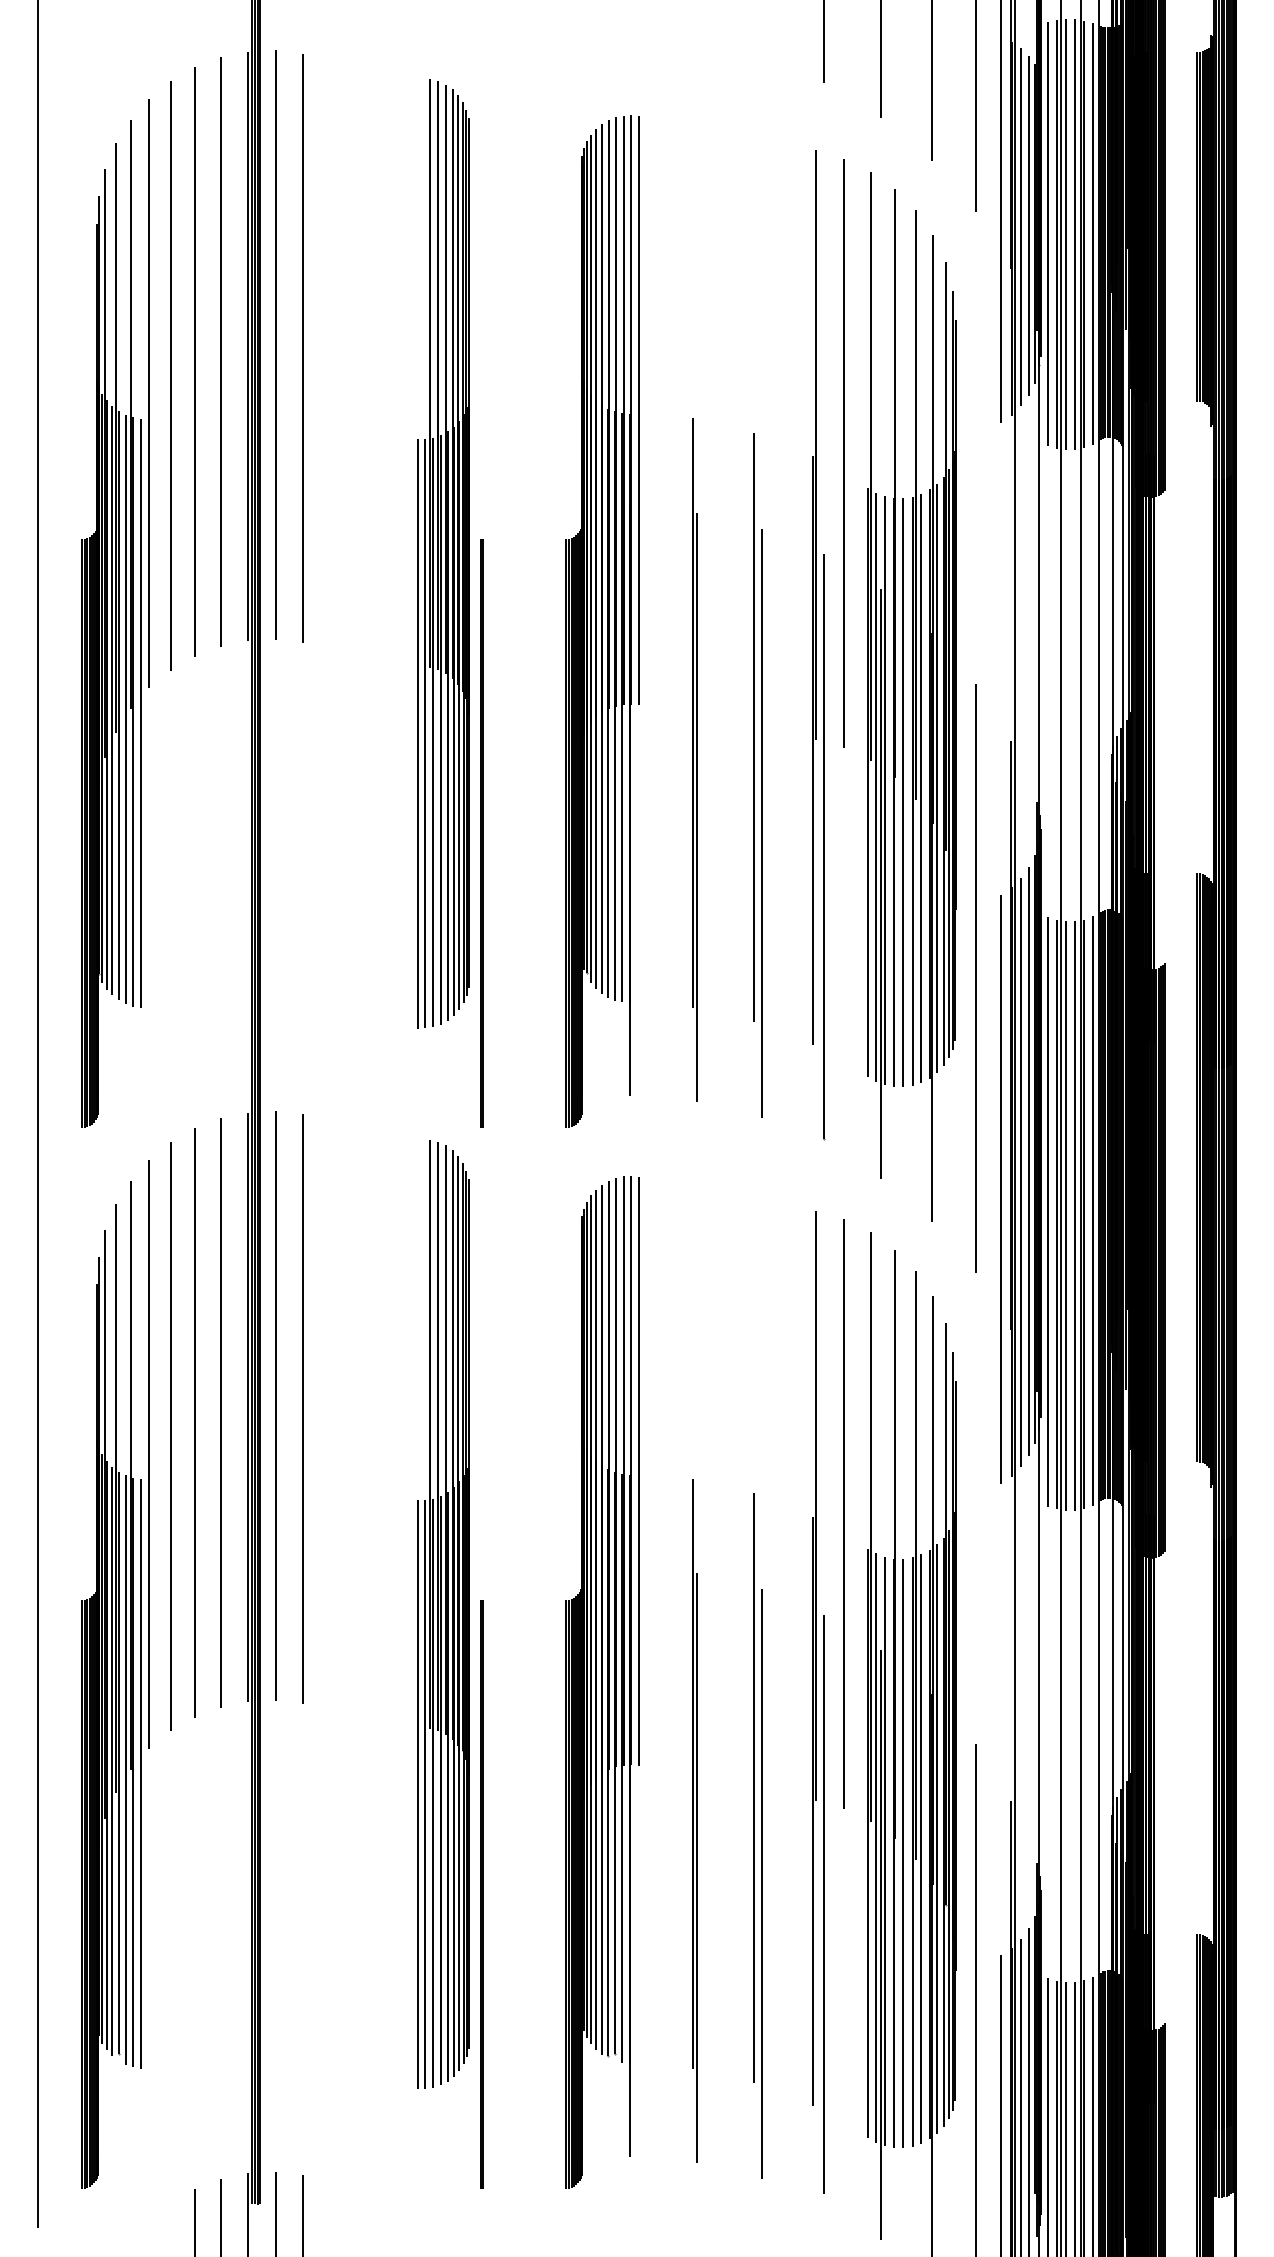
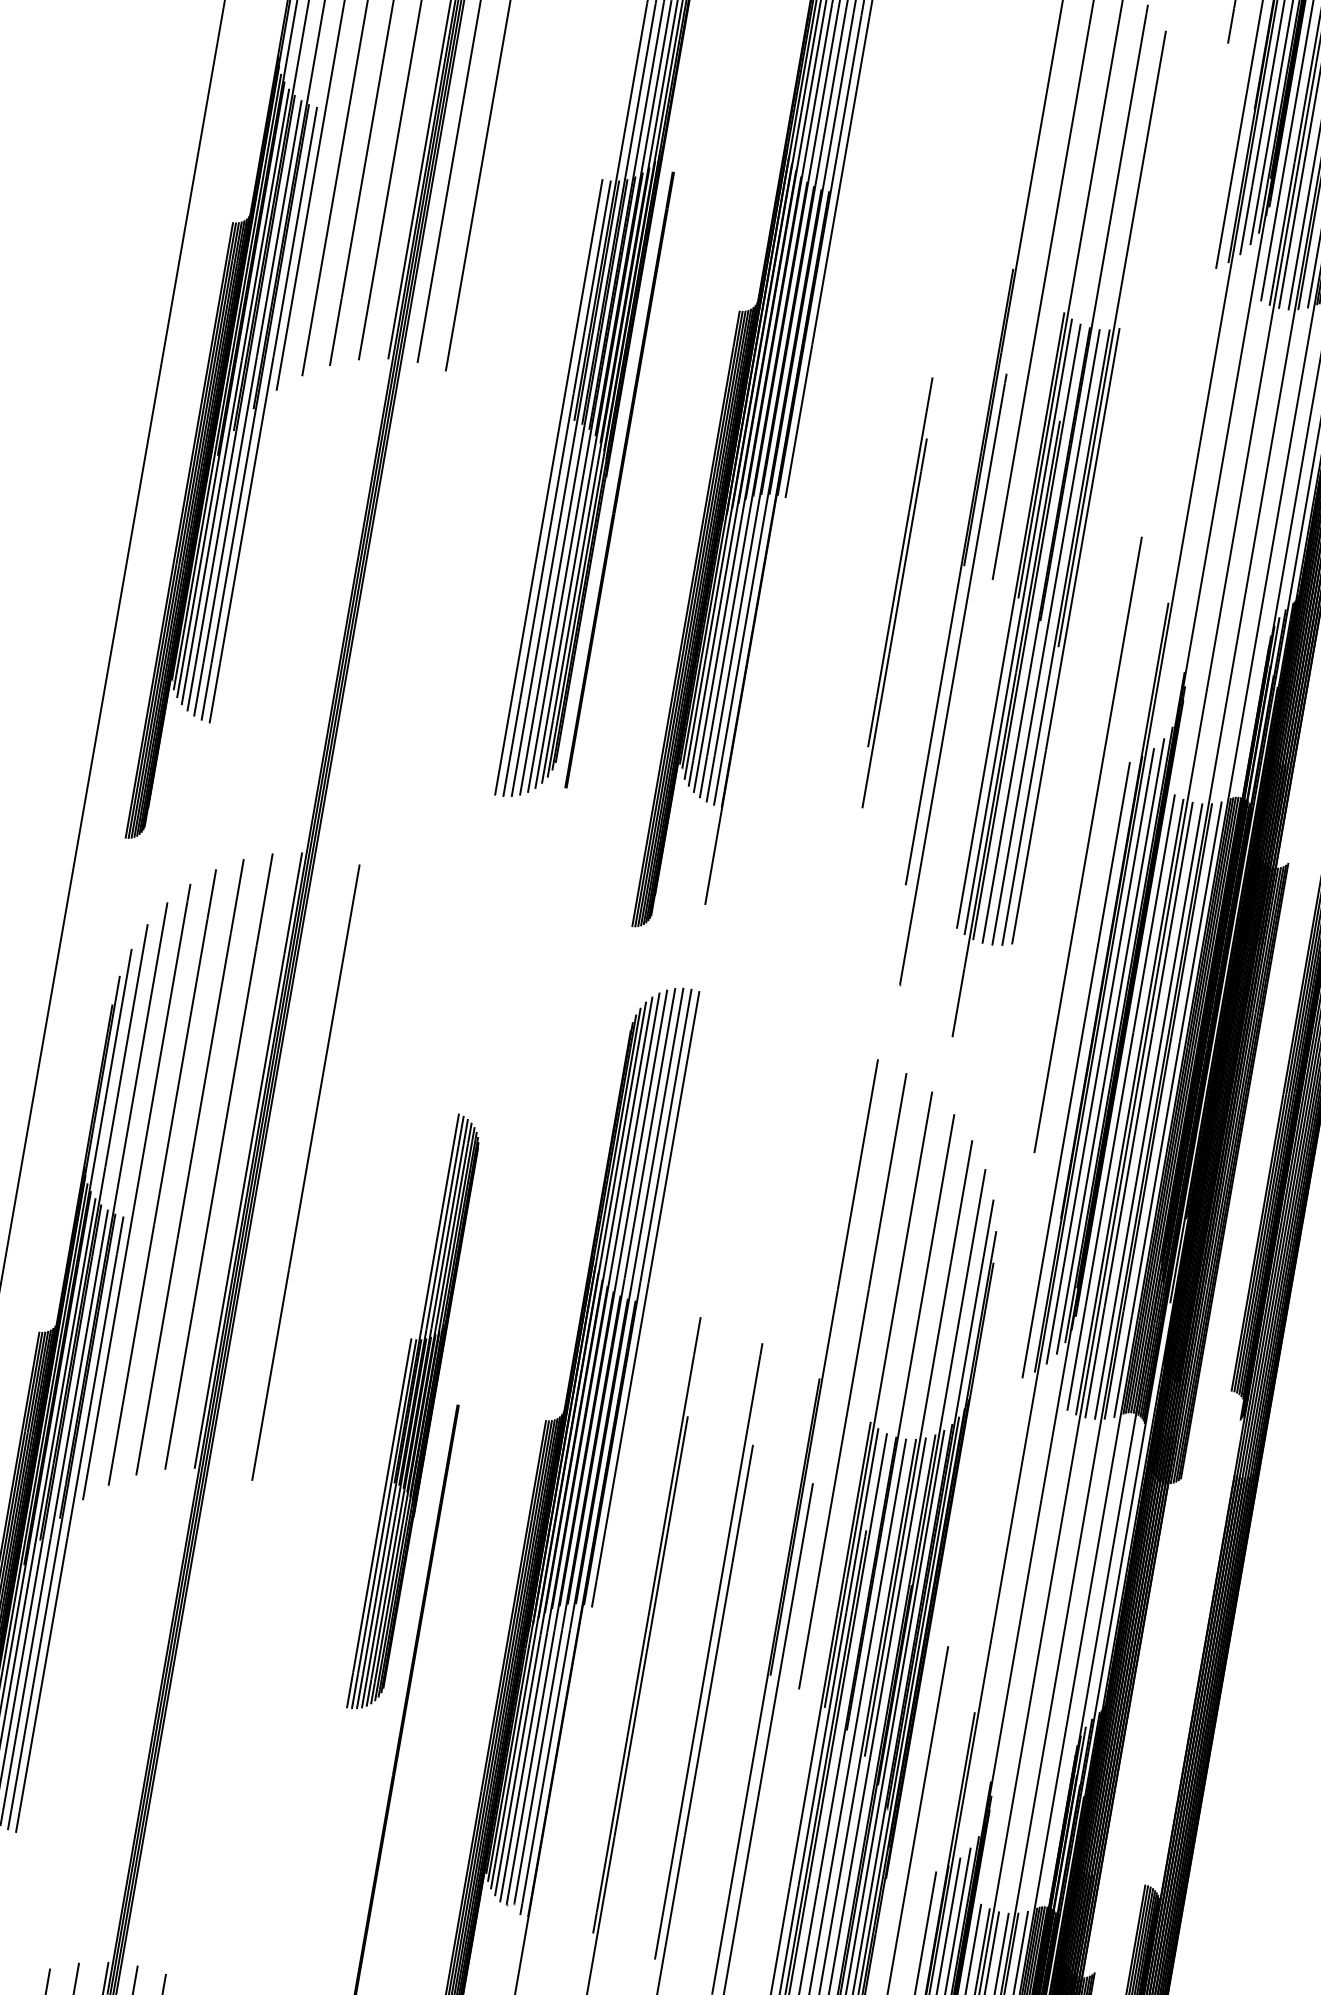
part: (942, 728) -> (1098, 577), removed
part: (694, 759) -> (833, 564), removed
part: (757, 775) -> (896, 592), size x0.6
line: (481, 833) -> (619, 479), moved
line: (275, 1405) -> (277, 1163), removed
part: (443, 1614) -> (415, 1413), size x0.6

